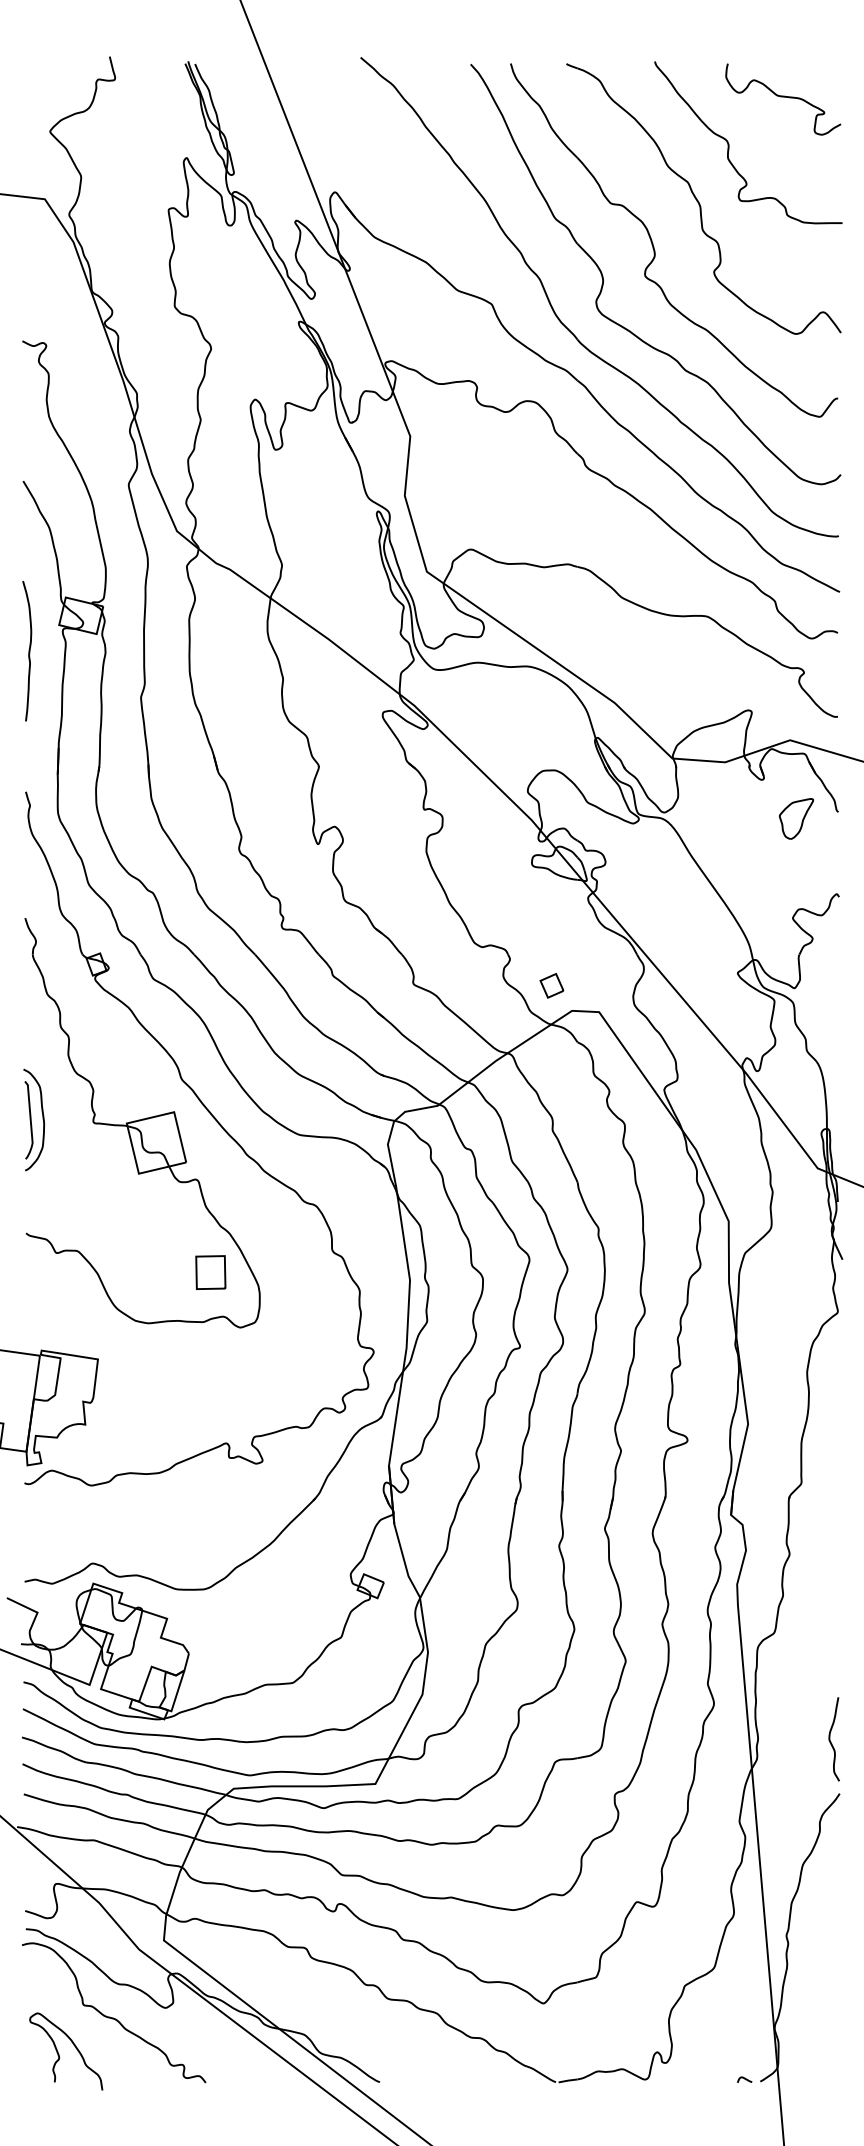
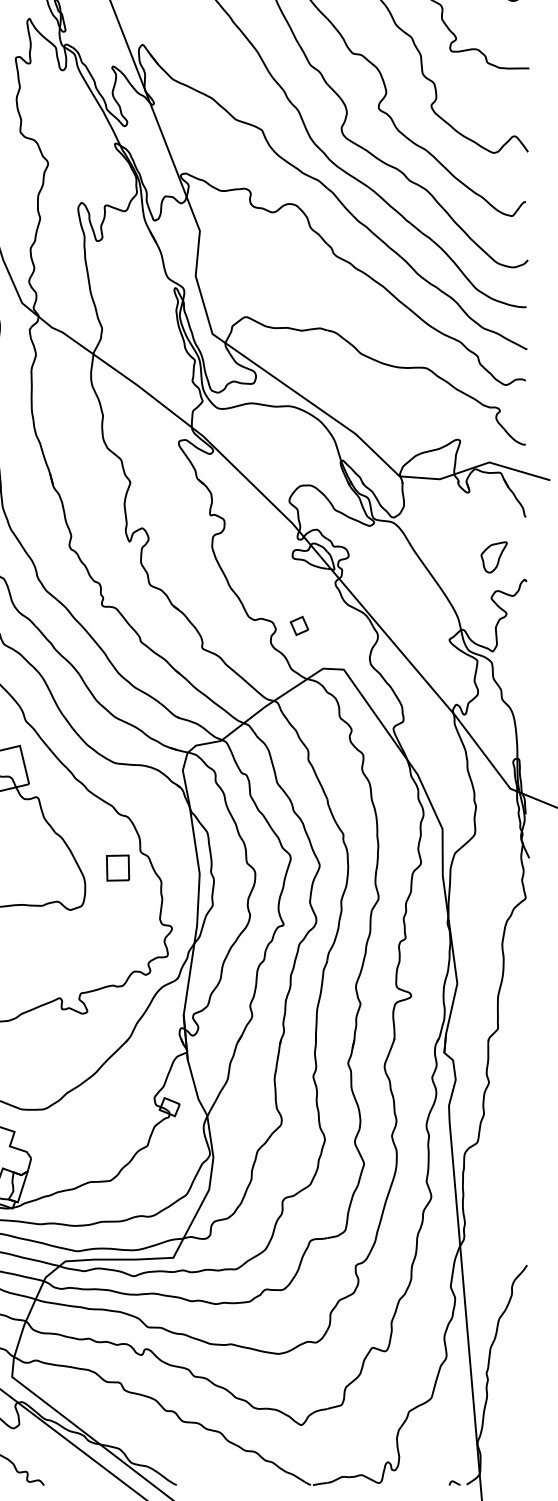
part: (796, 818) -> (494, 557), moved
part: (551, 985) -> (299, 625), moved
part: (210, 1272) -> (117, 868), moved
curve: (831, 1741) -> (520, 1225), removed

